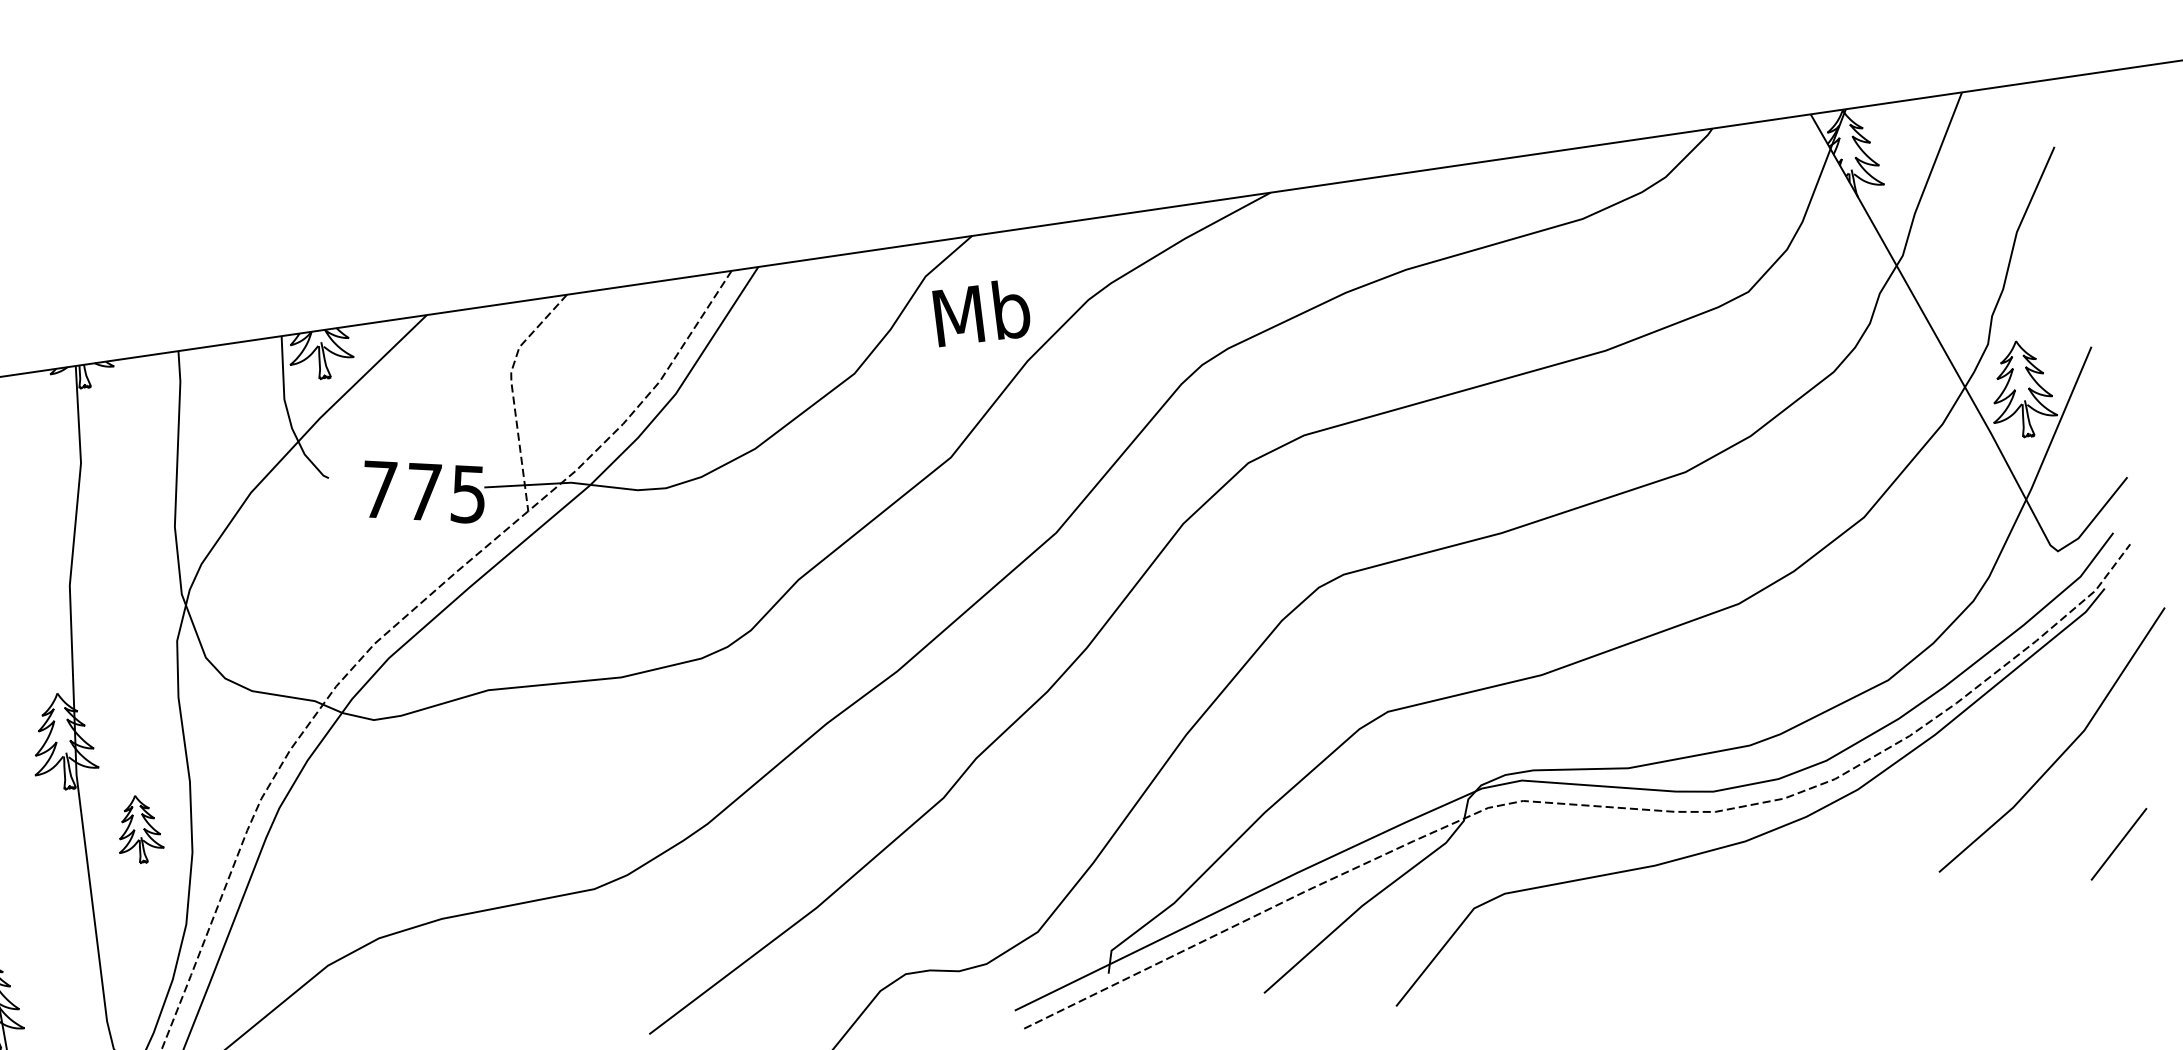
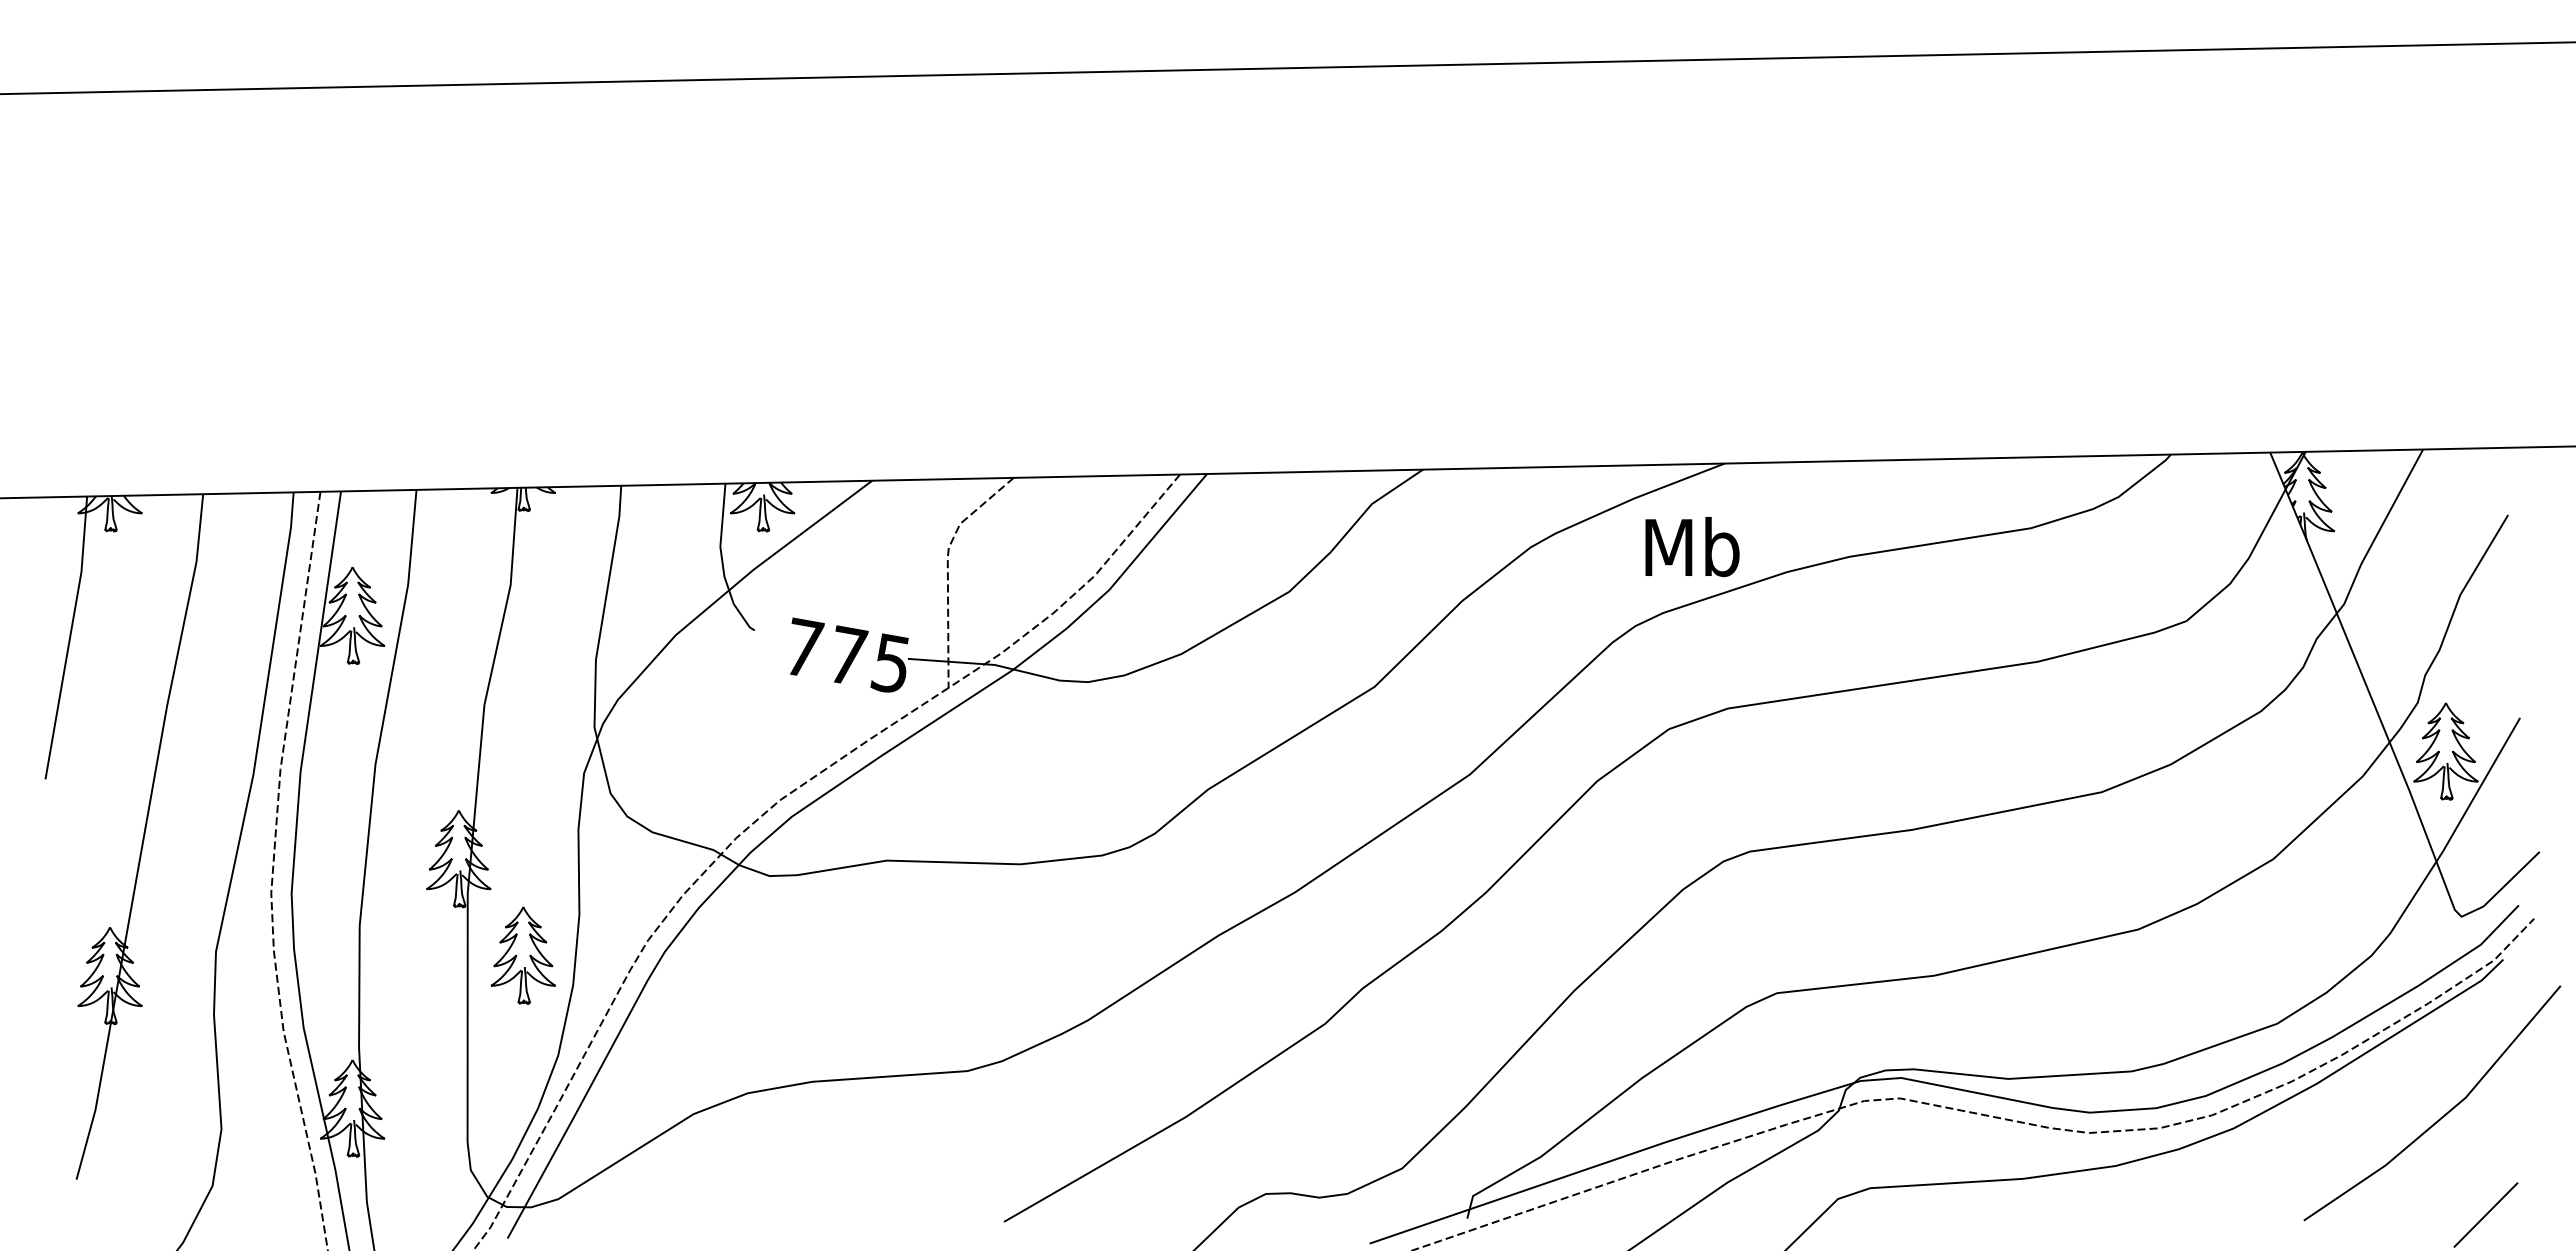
text: (982, 313) -> (1692, 547), moved
part: (138, 829) -> (522, 955), size x1.43

